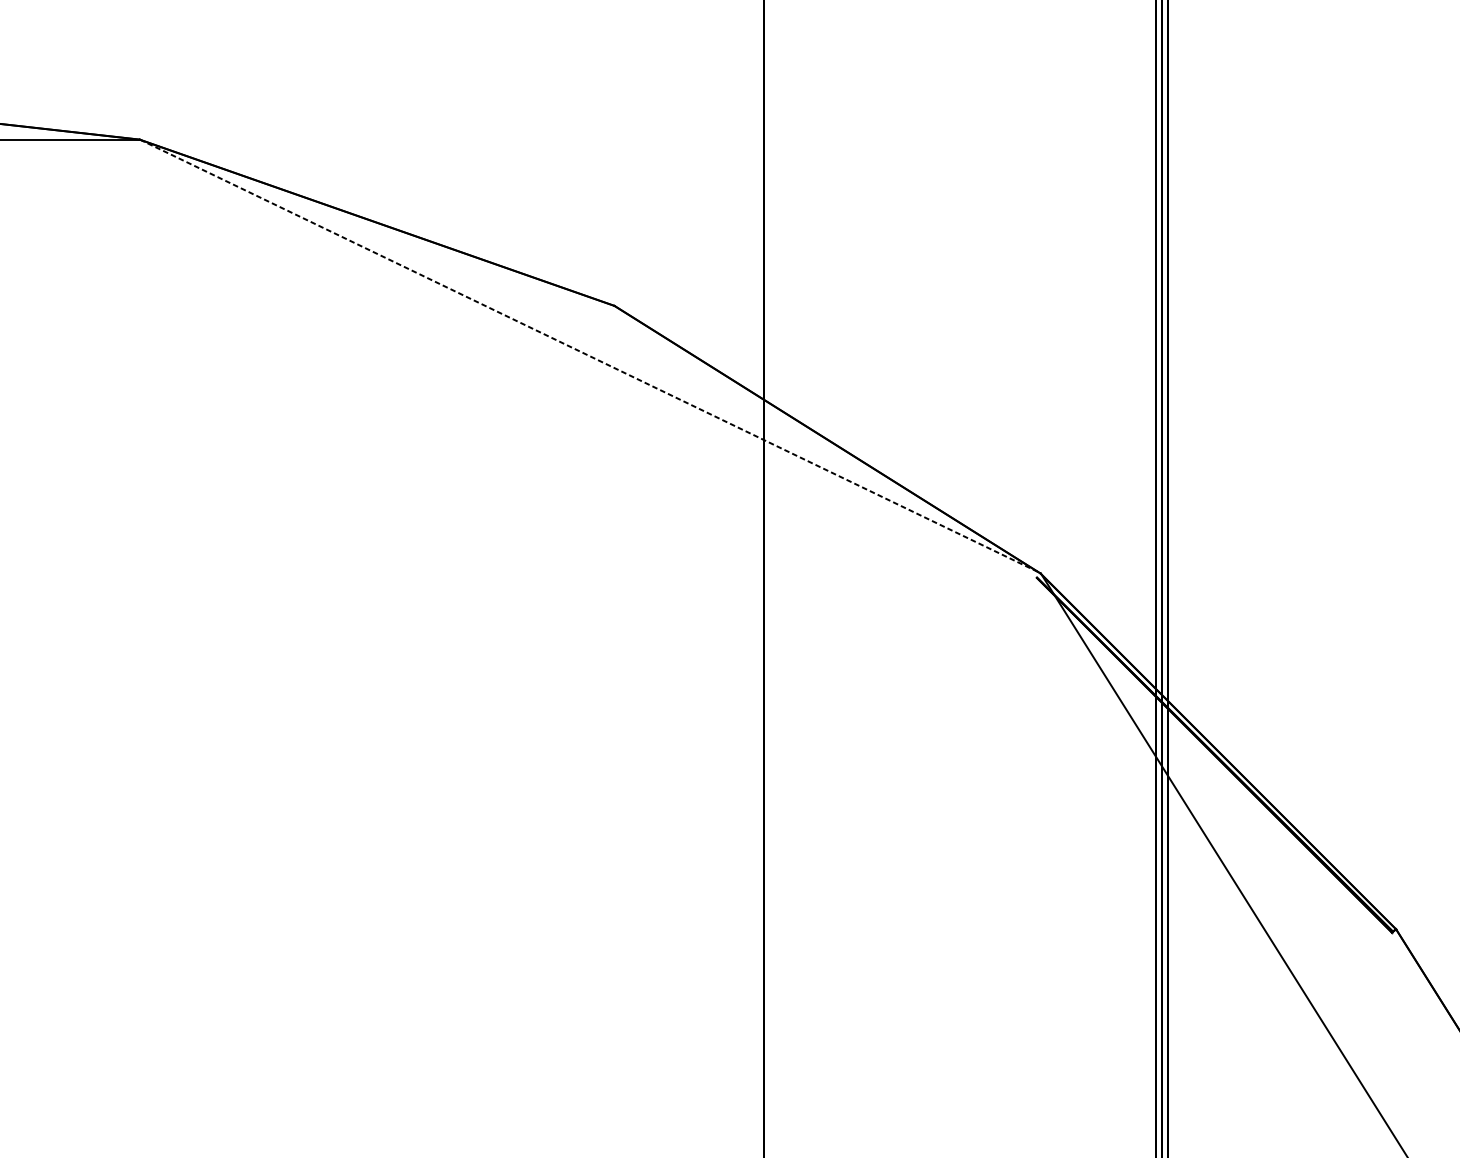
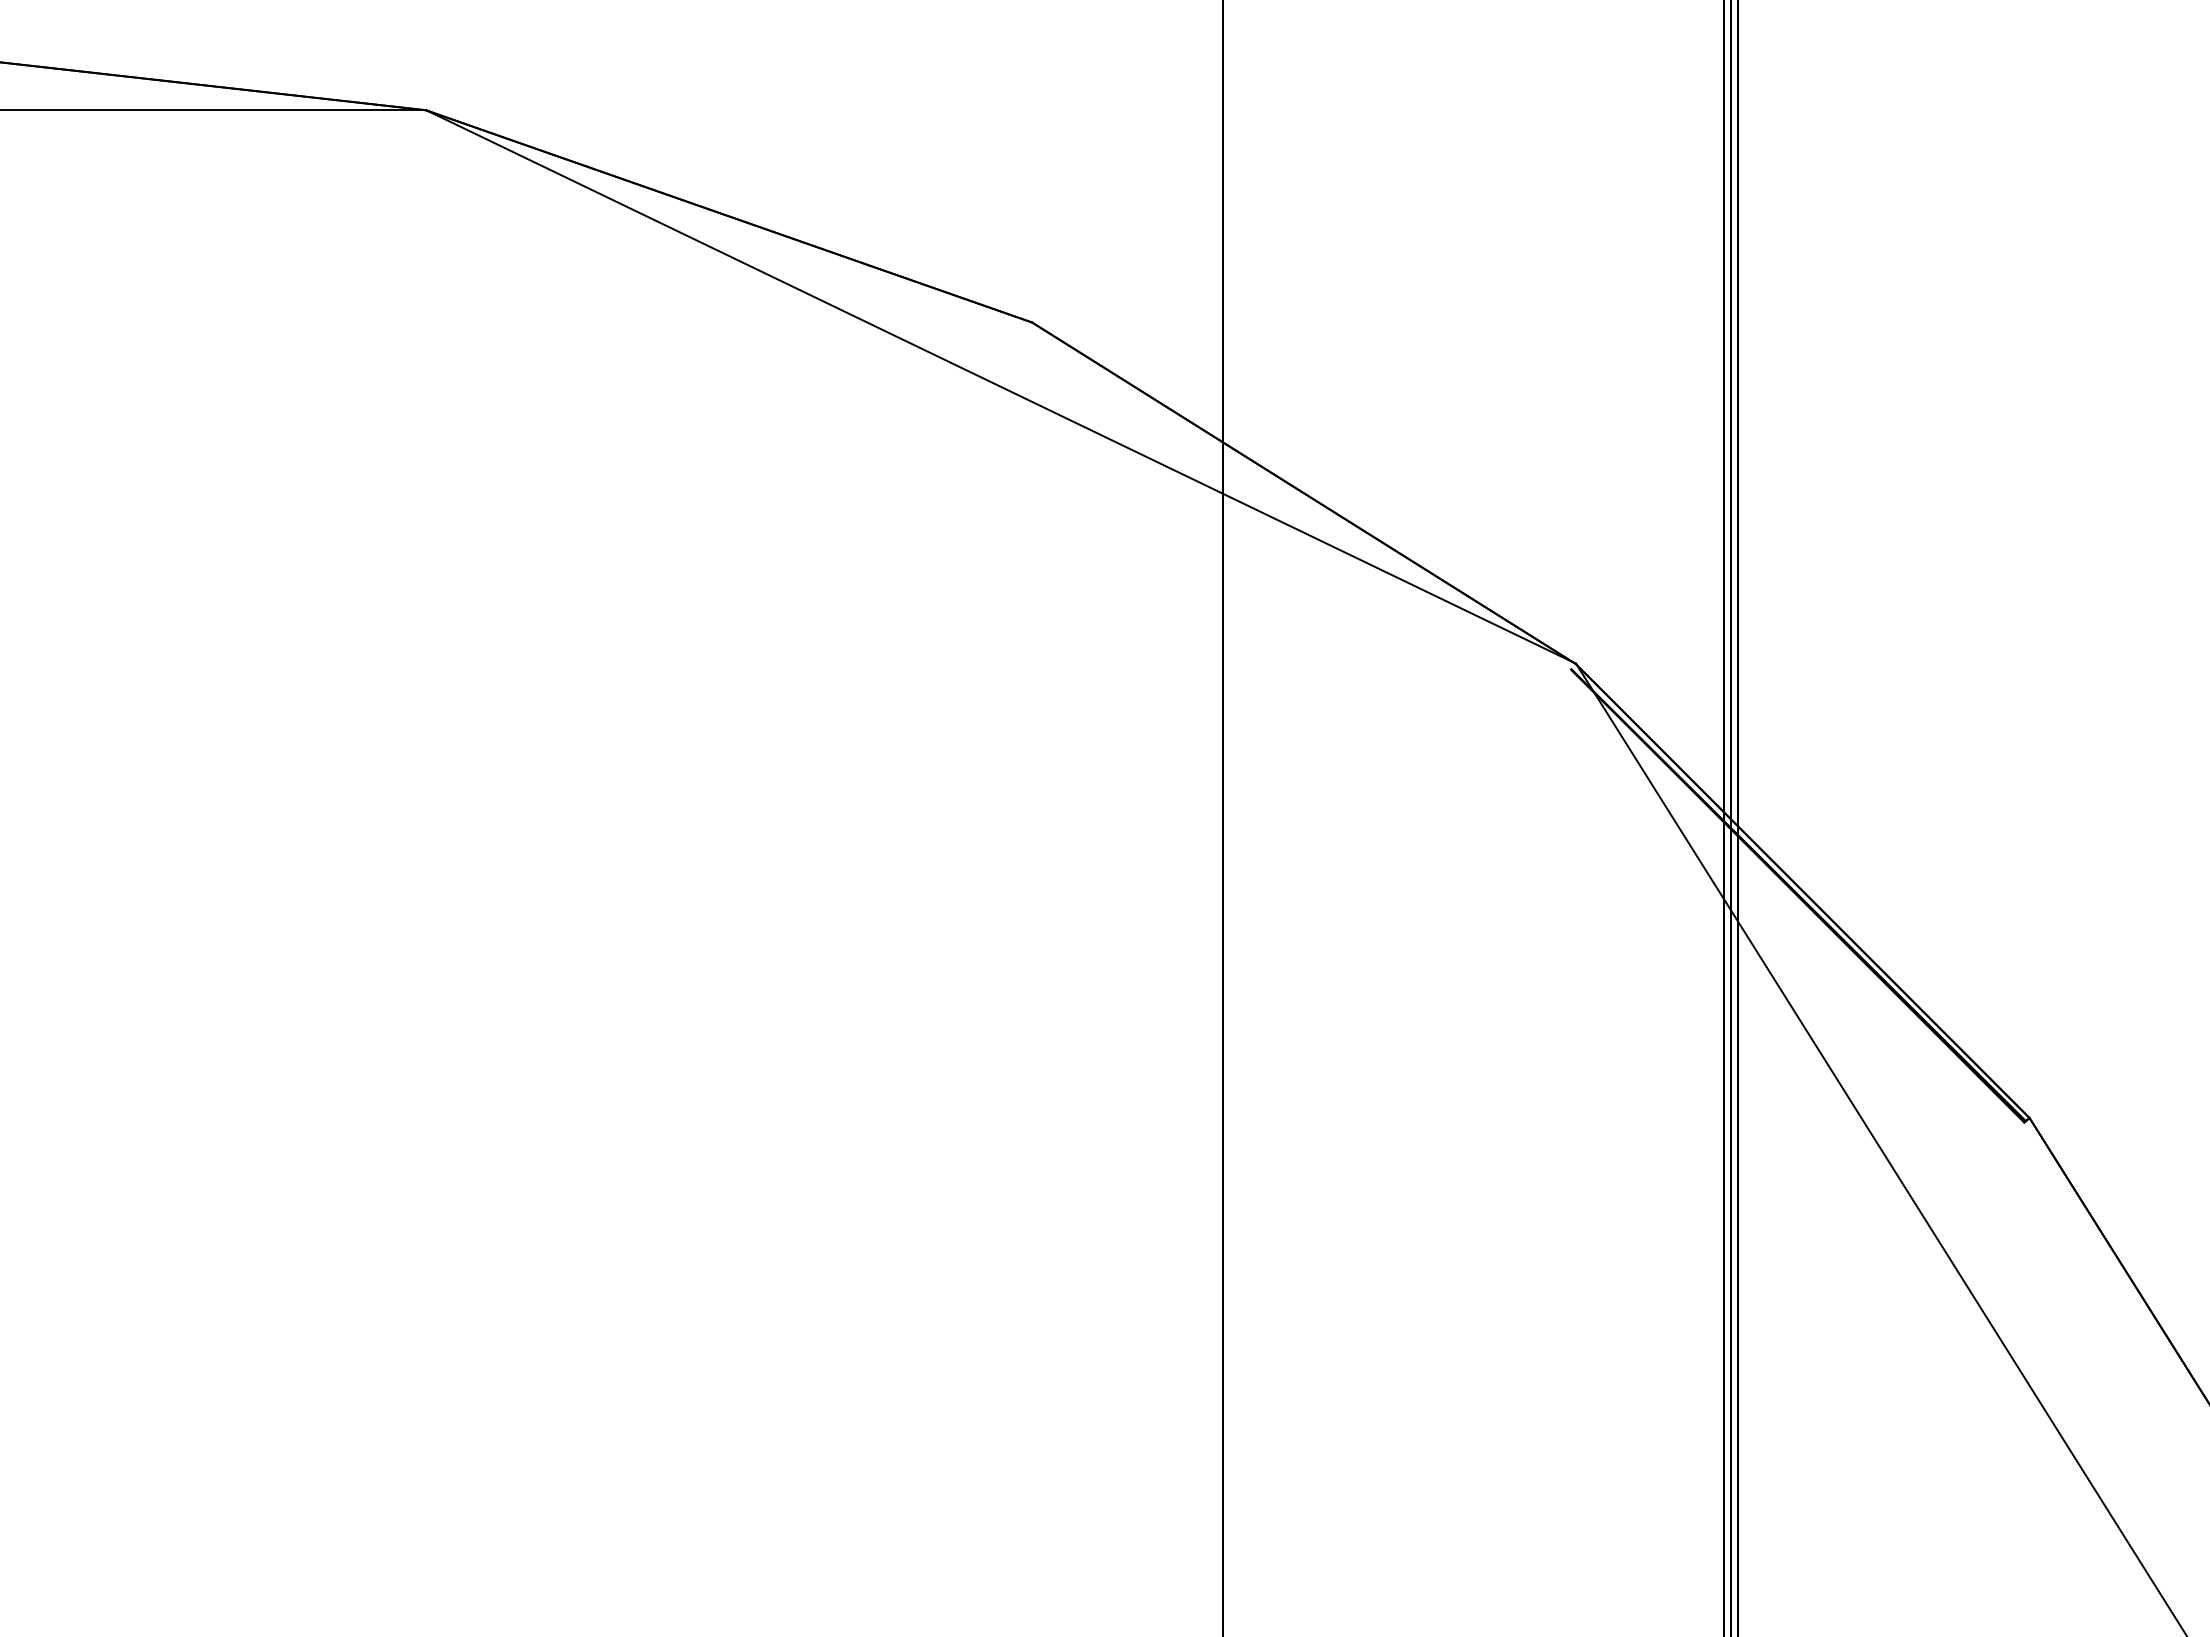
line: (590, 356) -> (1001, 387), dashed -> solid

